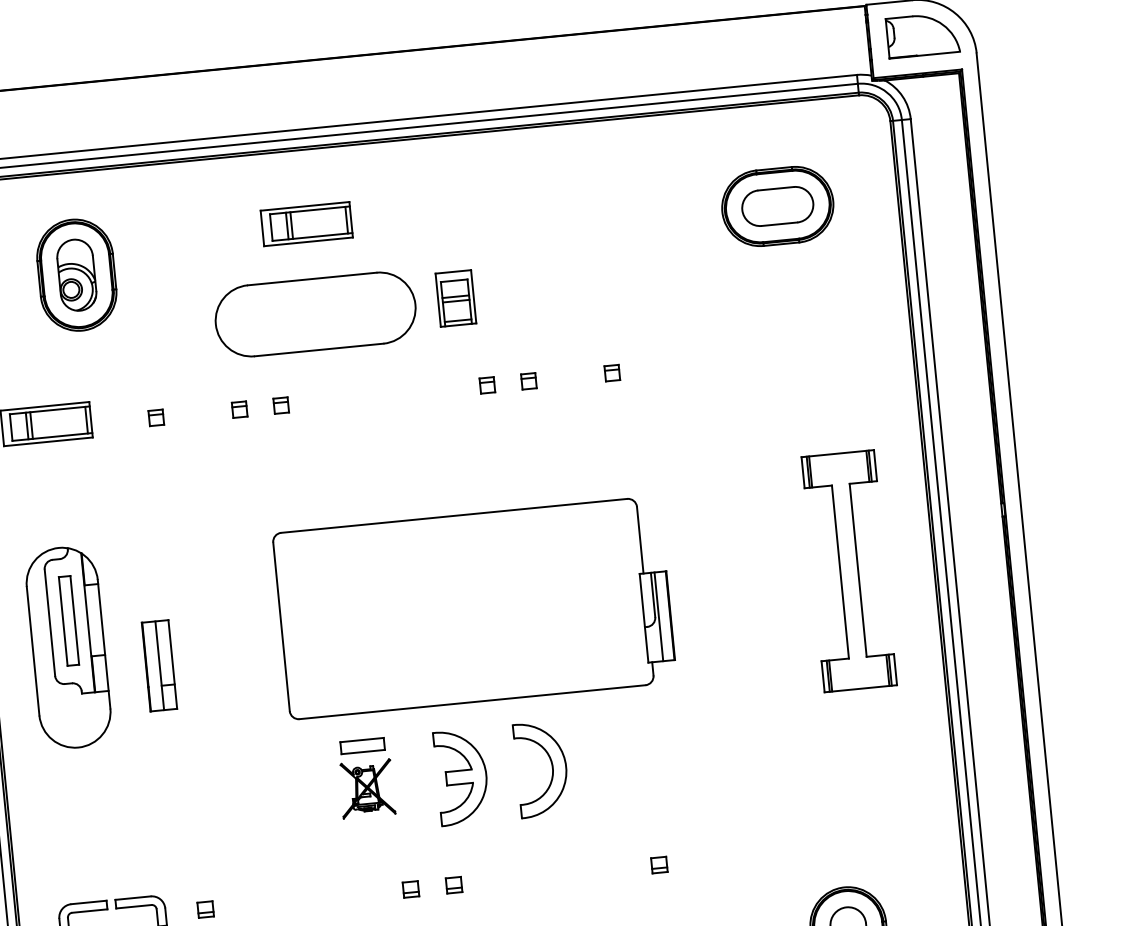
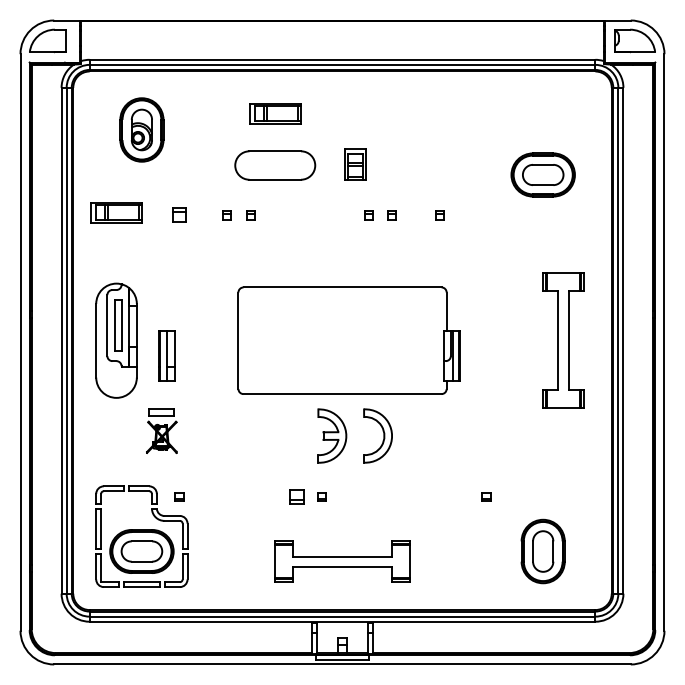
part: (776, 205) -> (542, 174), moved
part: (316, 314) -> (275, 165), size x0.7
part: (155, 418) -> (178, 215), size x1.6
part: (365, 776) -> (161, 430), moved
part: (659, 864) -> (486, 496), moved
part: (411, 888) -> (297, 496), size x1.6

